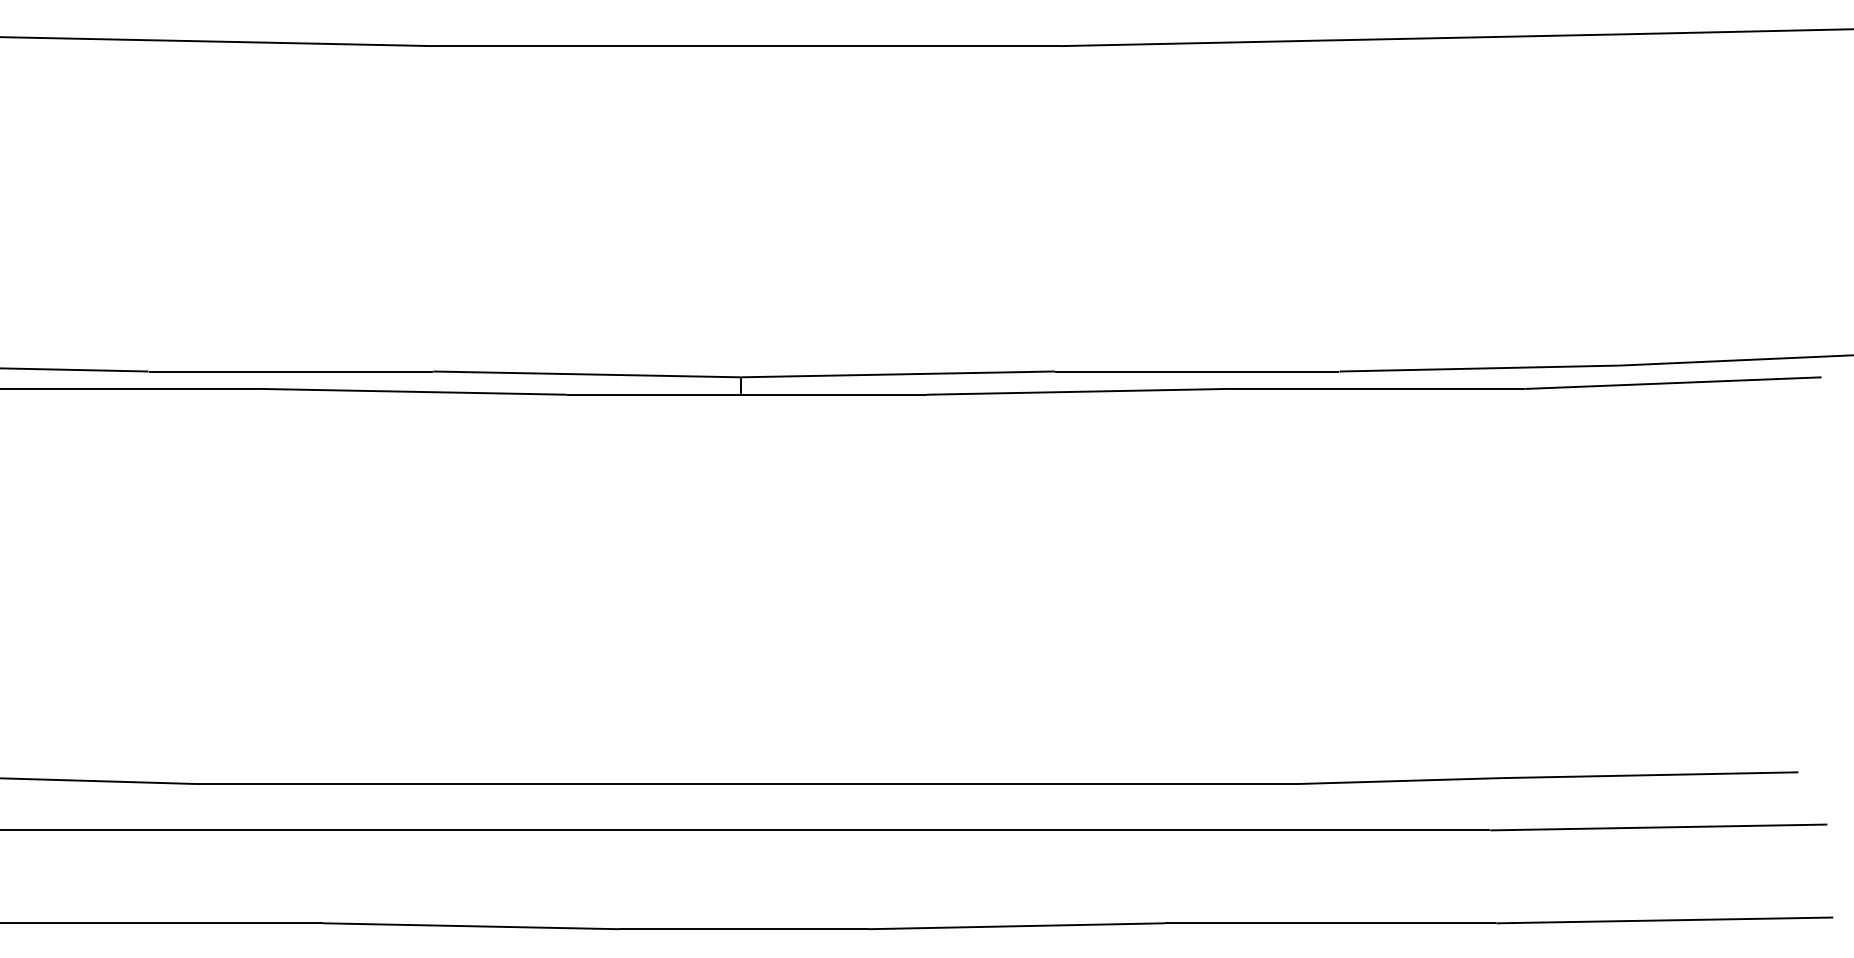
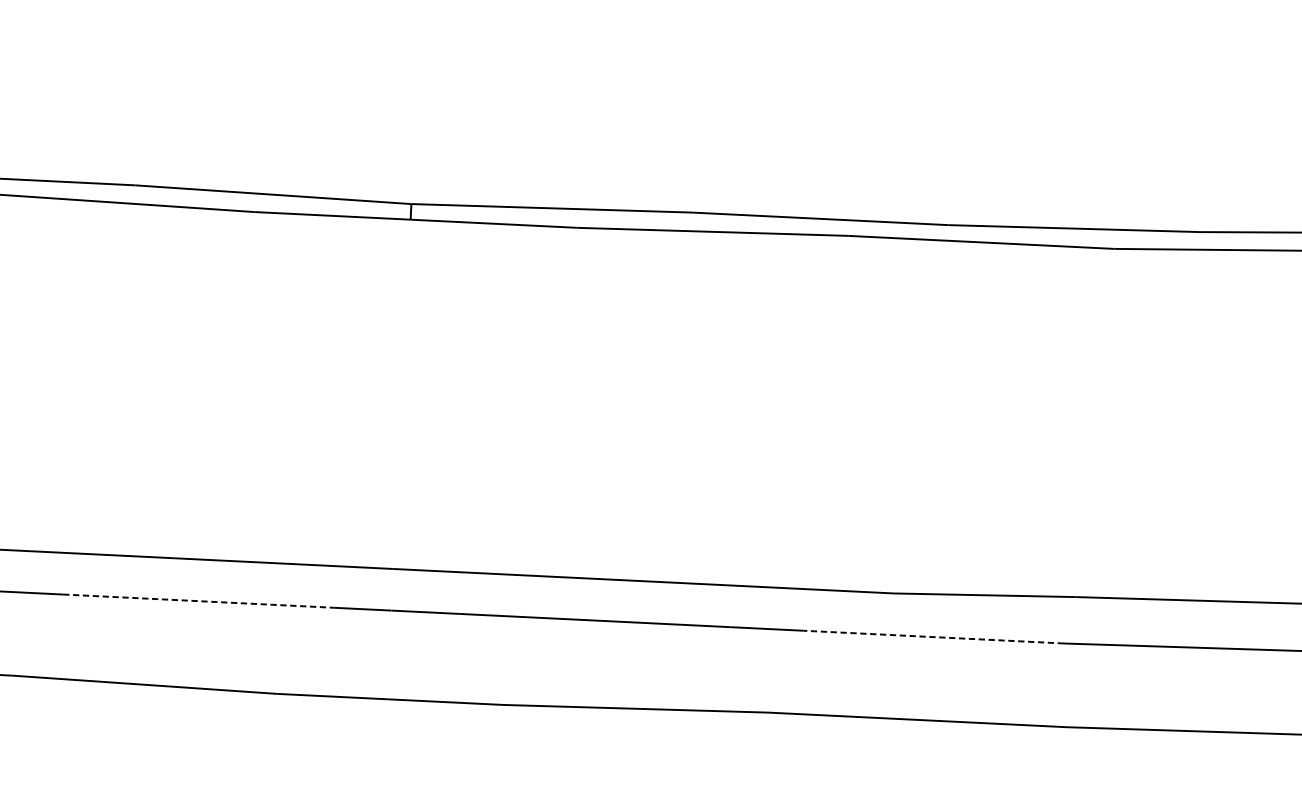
line: (526, 830) -> (198, 601), solid -> dashed
line: (1344, 830) -> (932, 637), solid -> dashed

